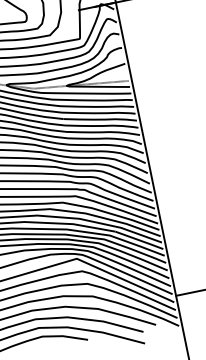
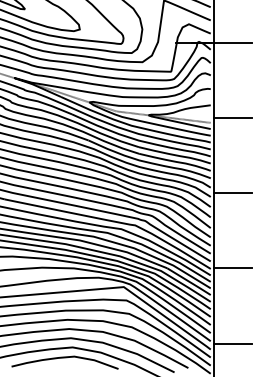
line: (150, 72) -> (233, 118), added
line: (165, 145) -> (233, 193), added
line: (180, 218) -> (233, 268), added

